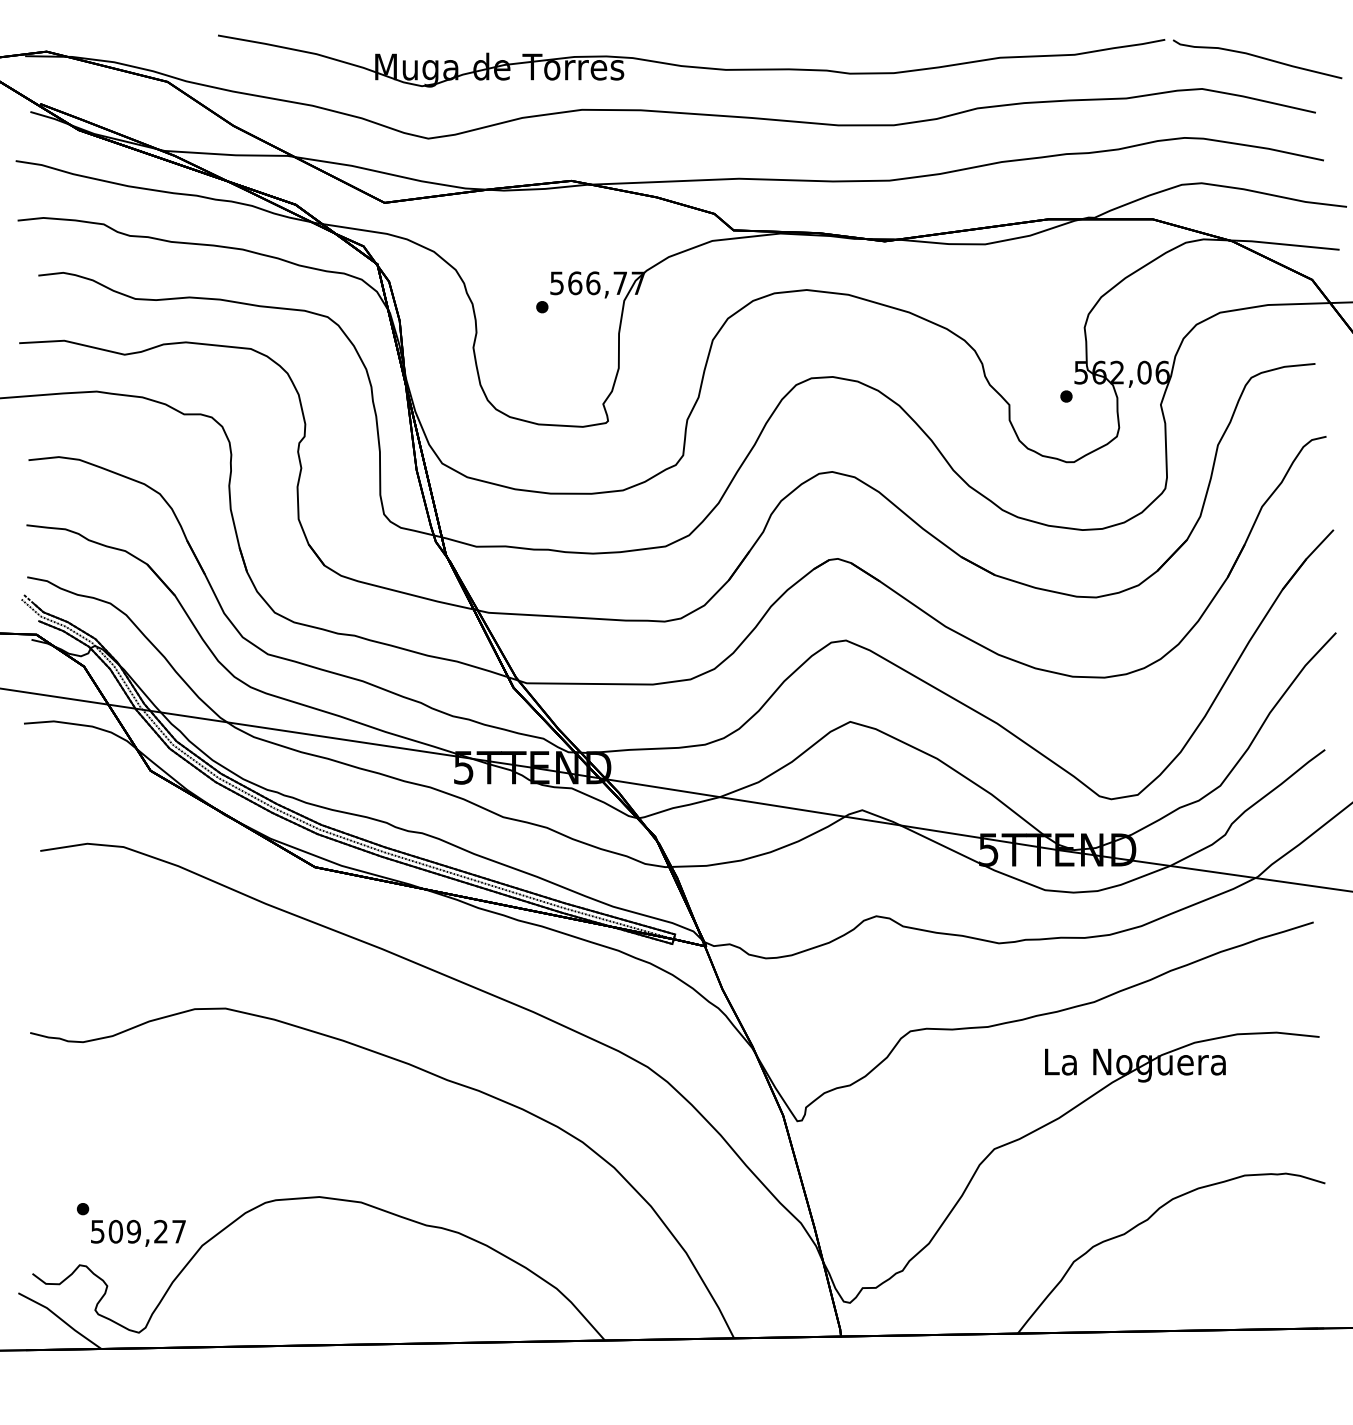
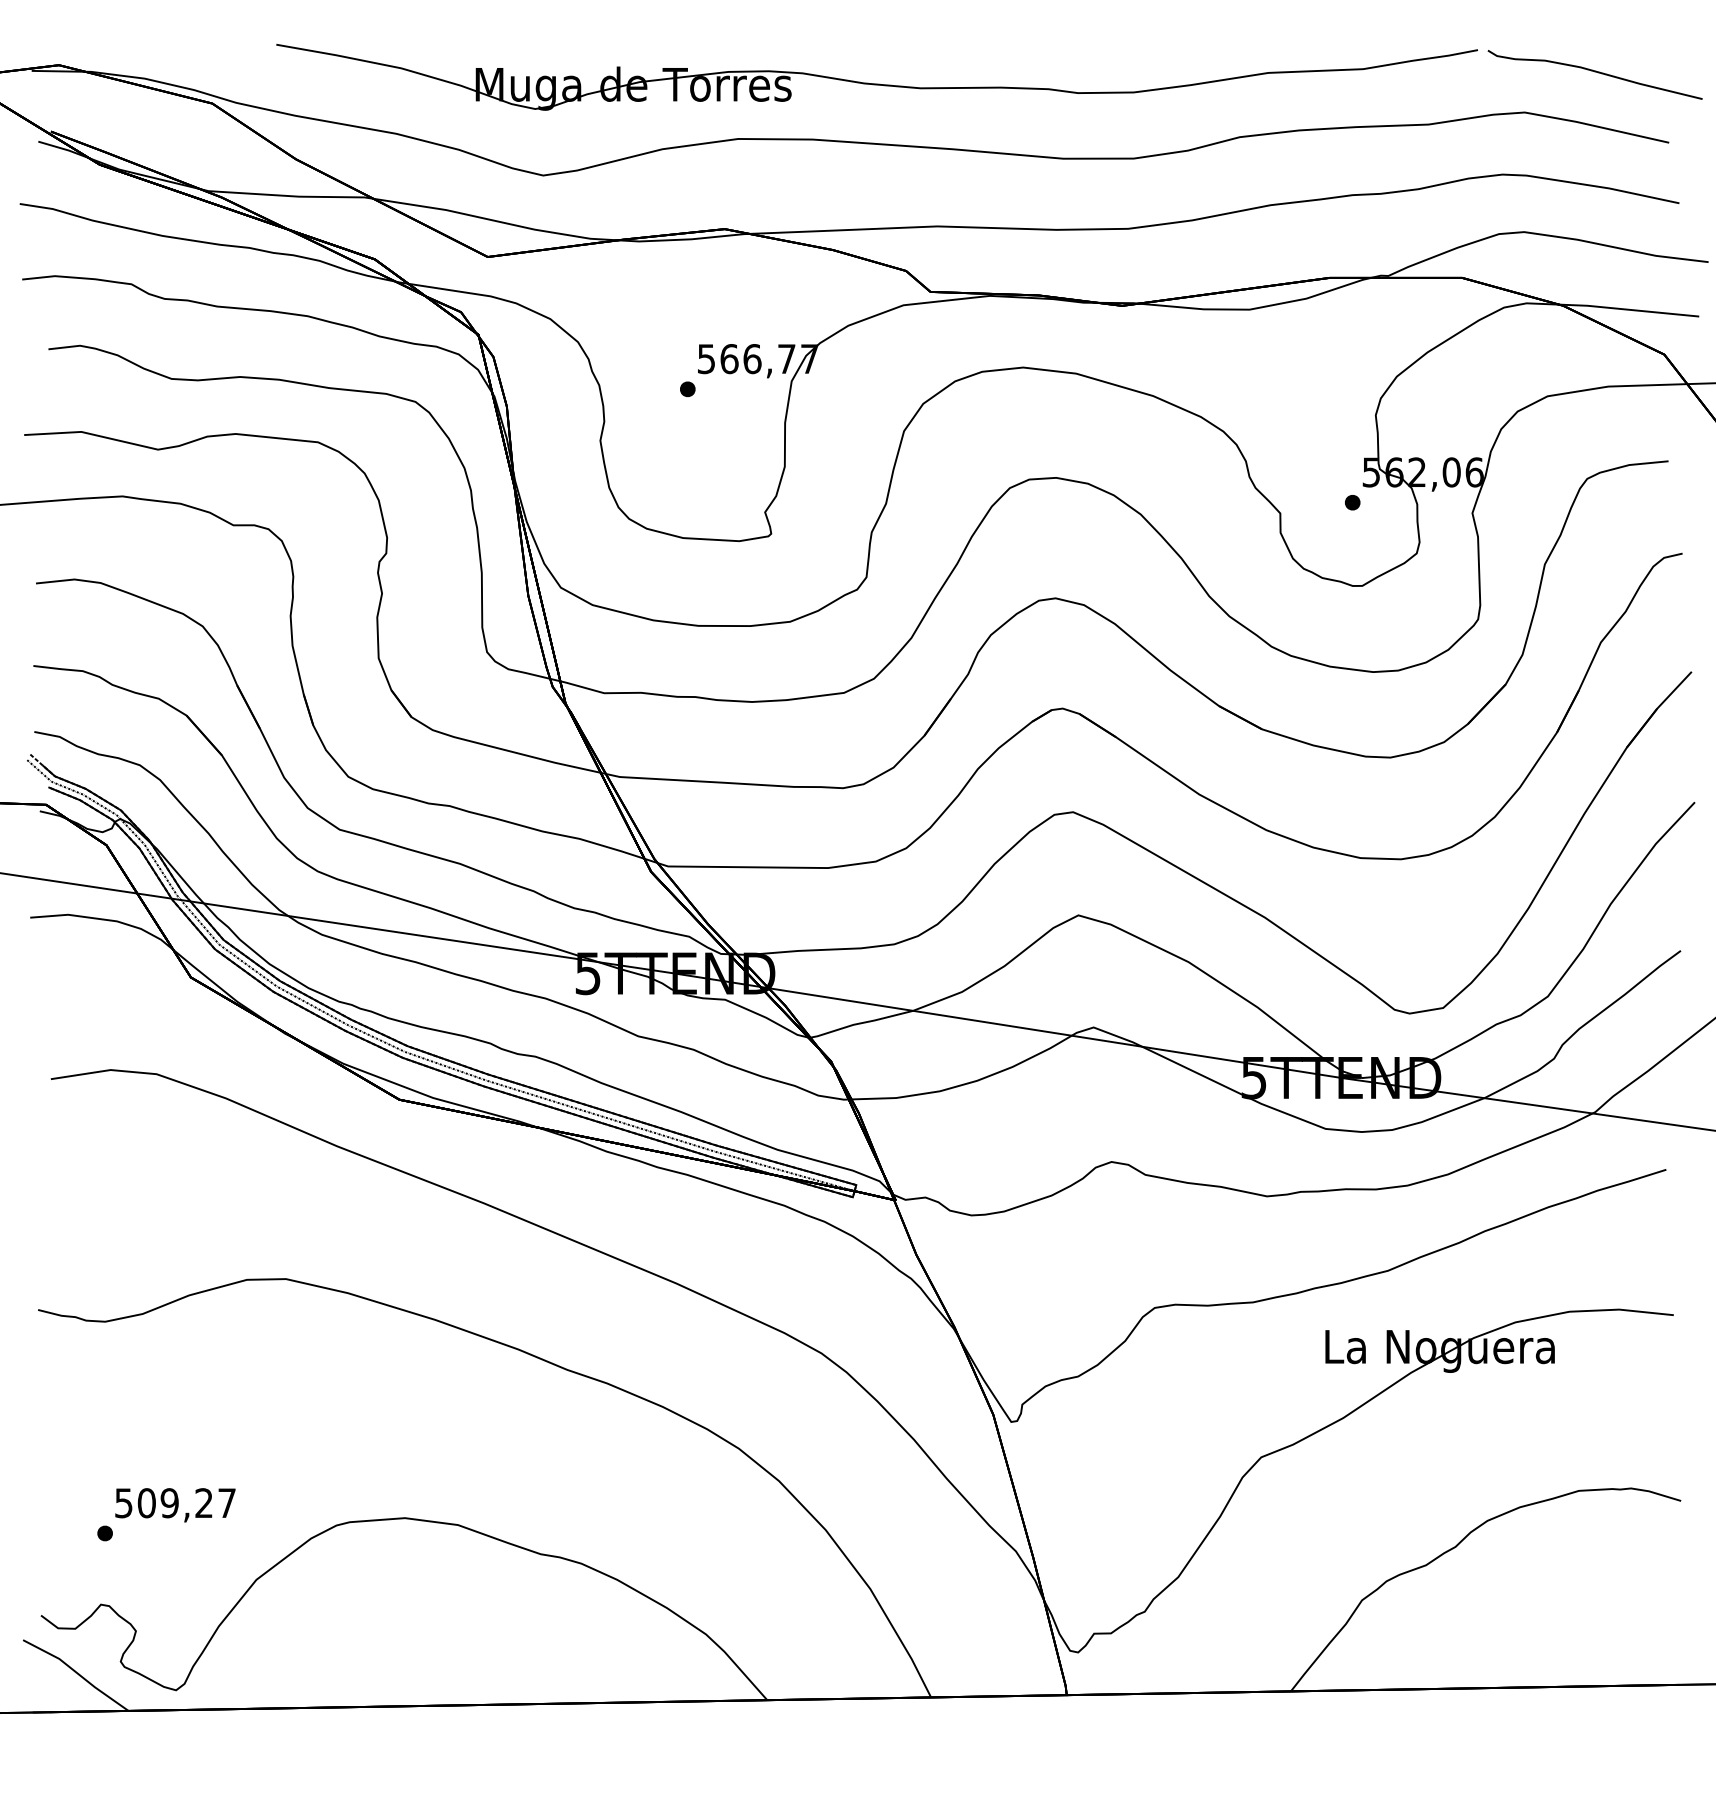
text: (138, 1233) -> (175, 1505), moved

